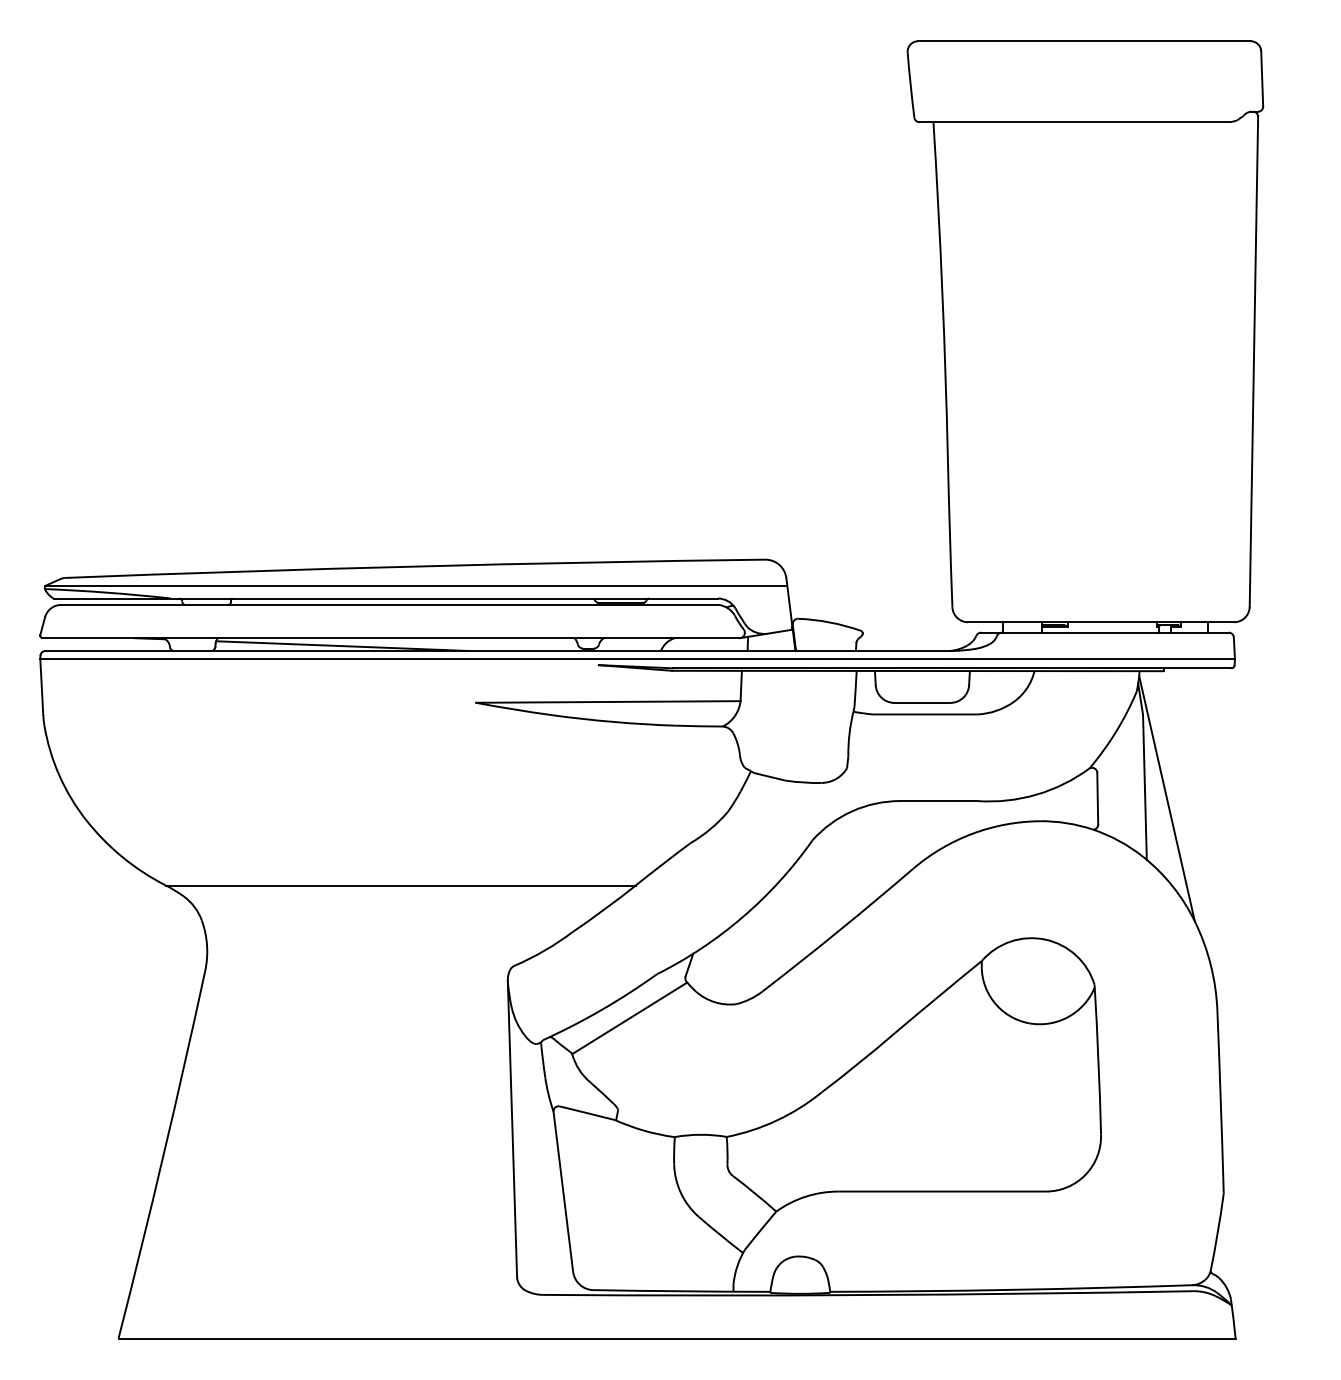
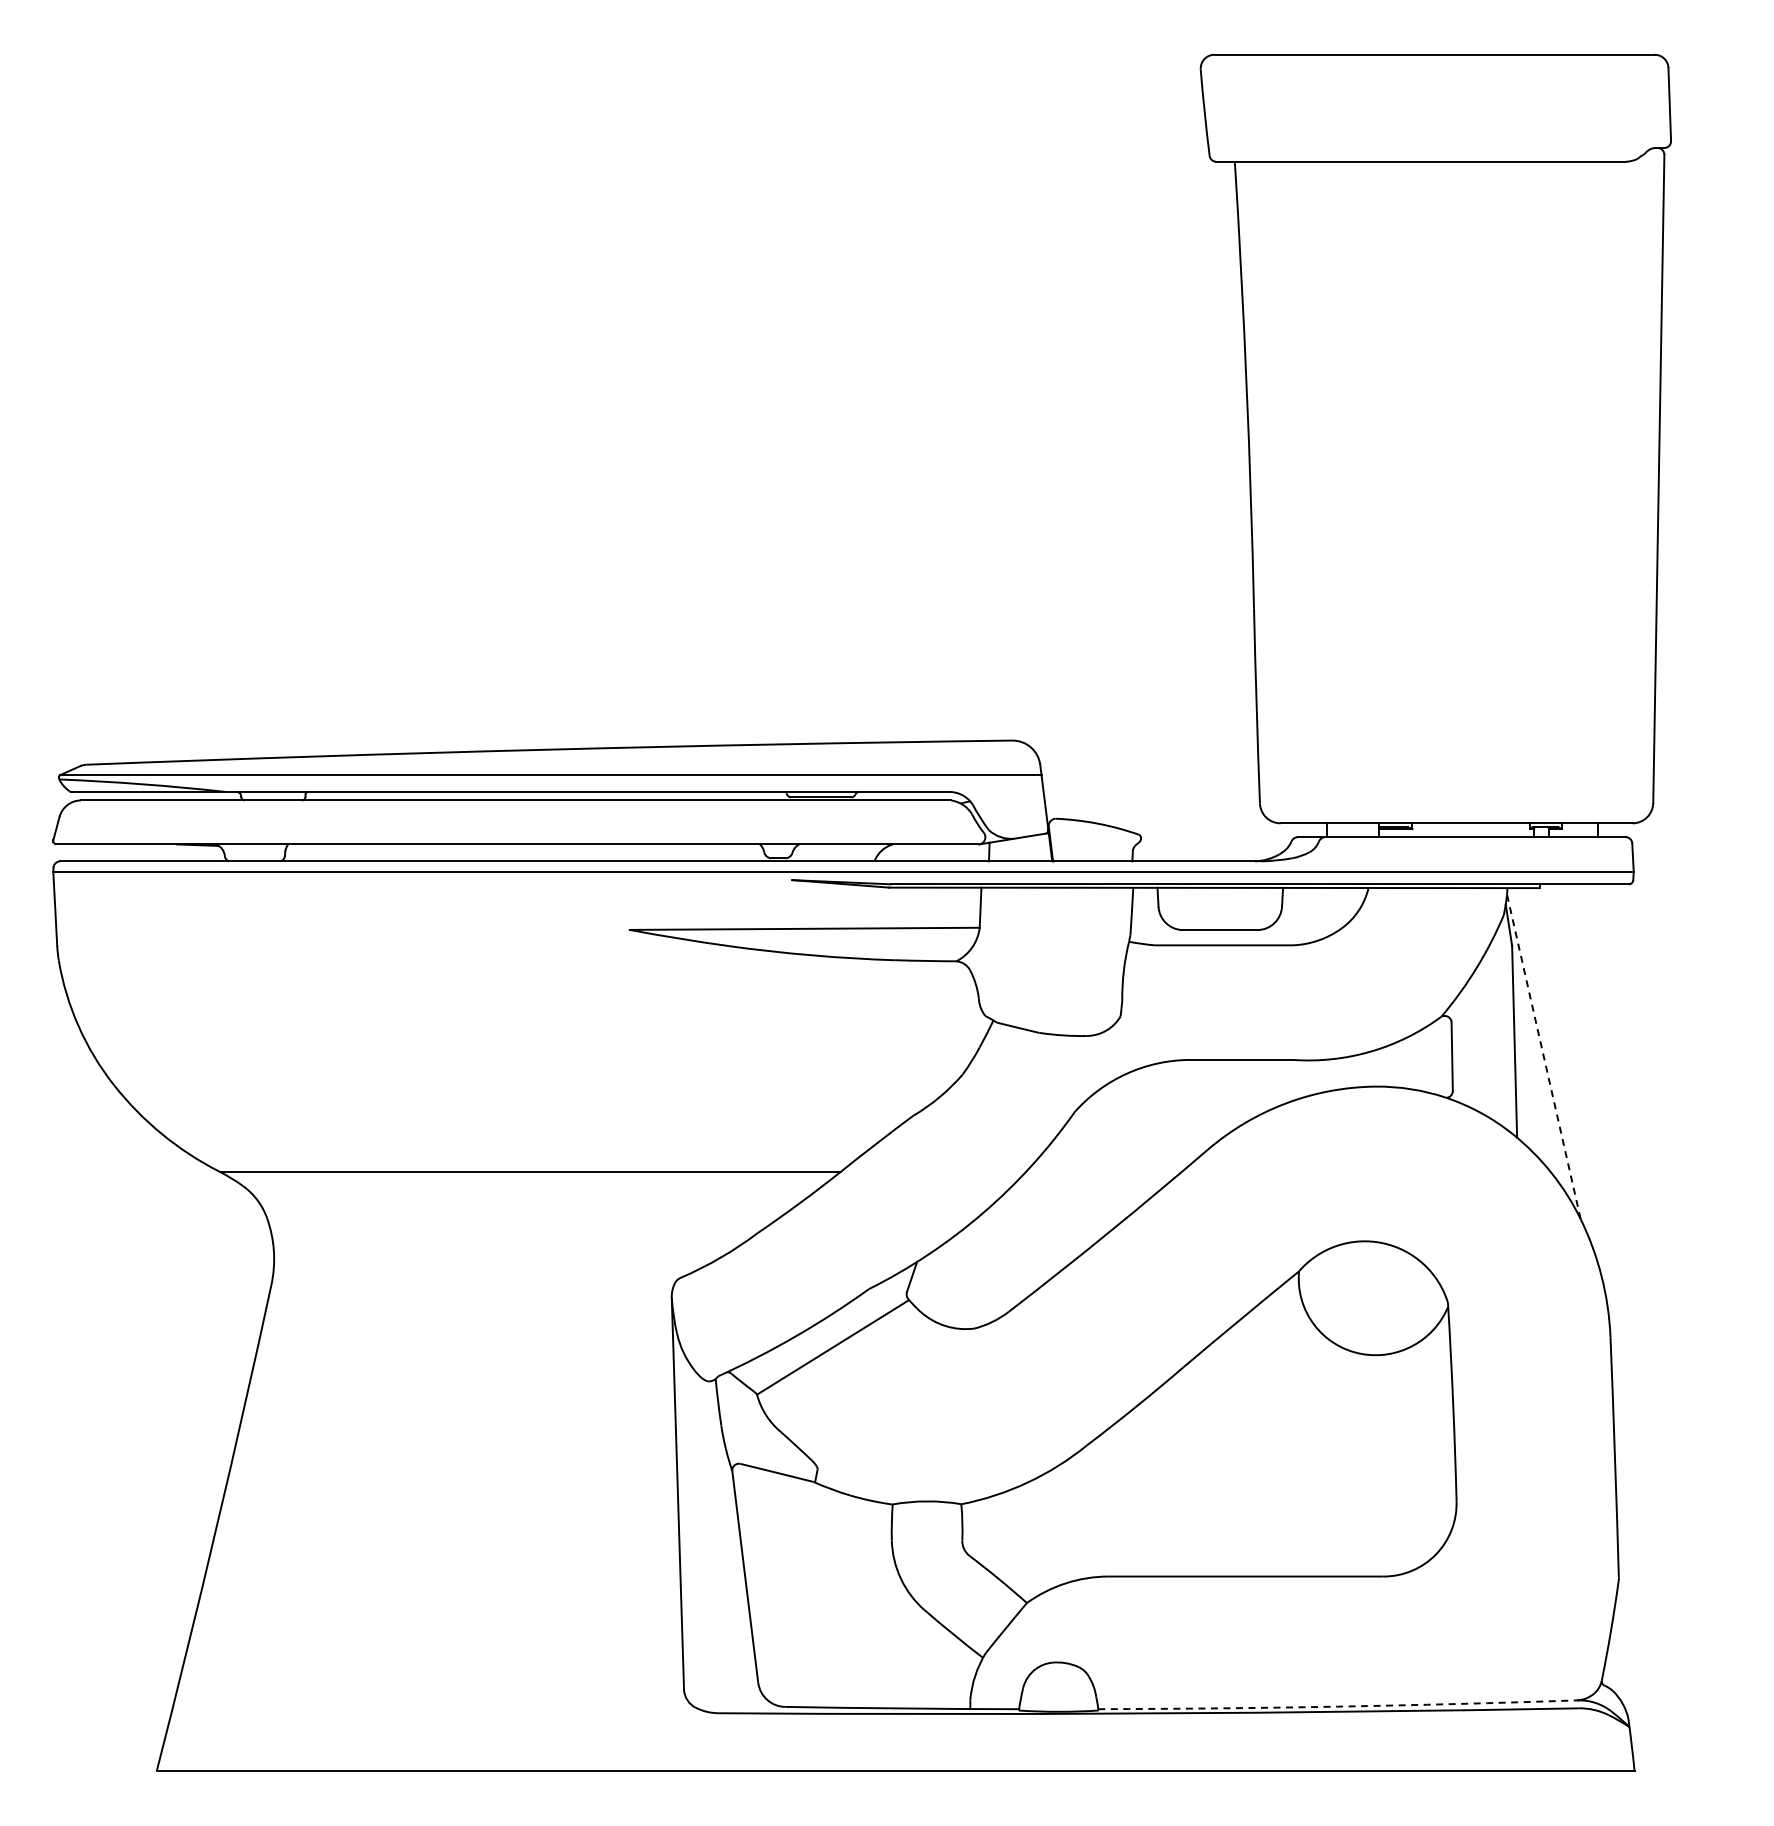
line: (342, 645) -> (452, 854), removed
line: (1167, 799) -> (1544, 1057), solid -> dashed
arc: (1011, 1289) -> (1337, 1706), solid -> dashed

